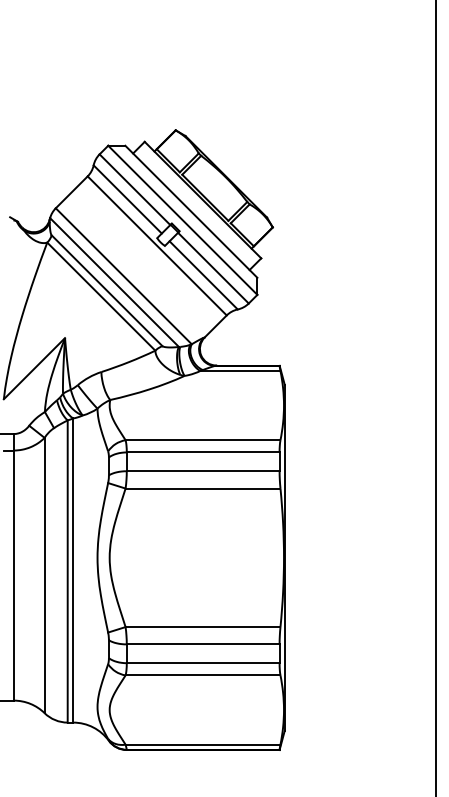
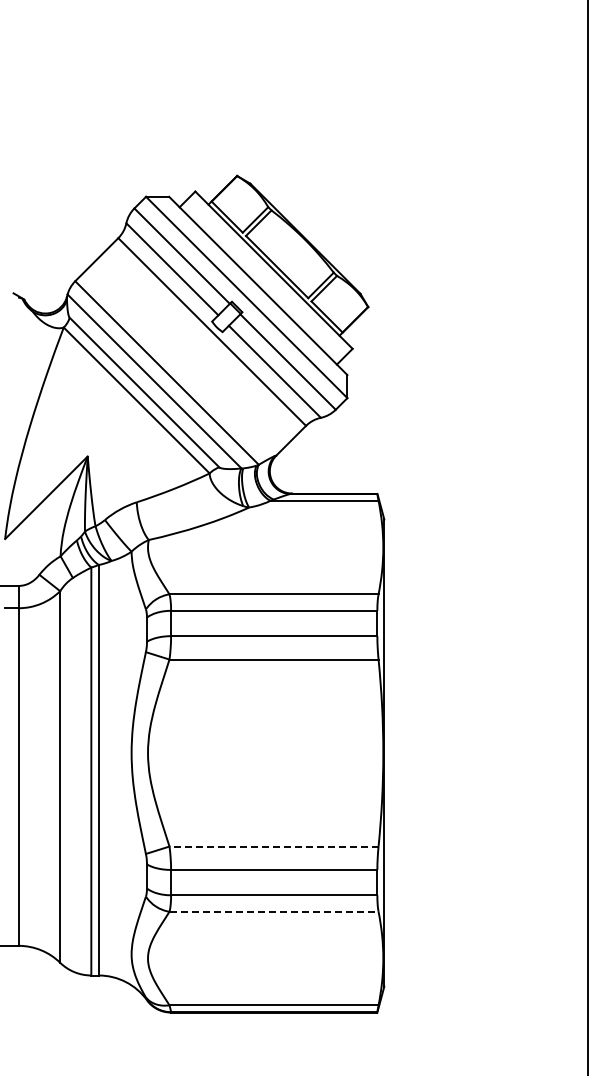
line: (203, 627) -> (274, 846), solid -> dashed
line: (203, 675) -> (274, 911), solid -> dashed

